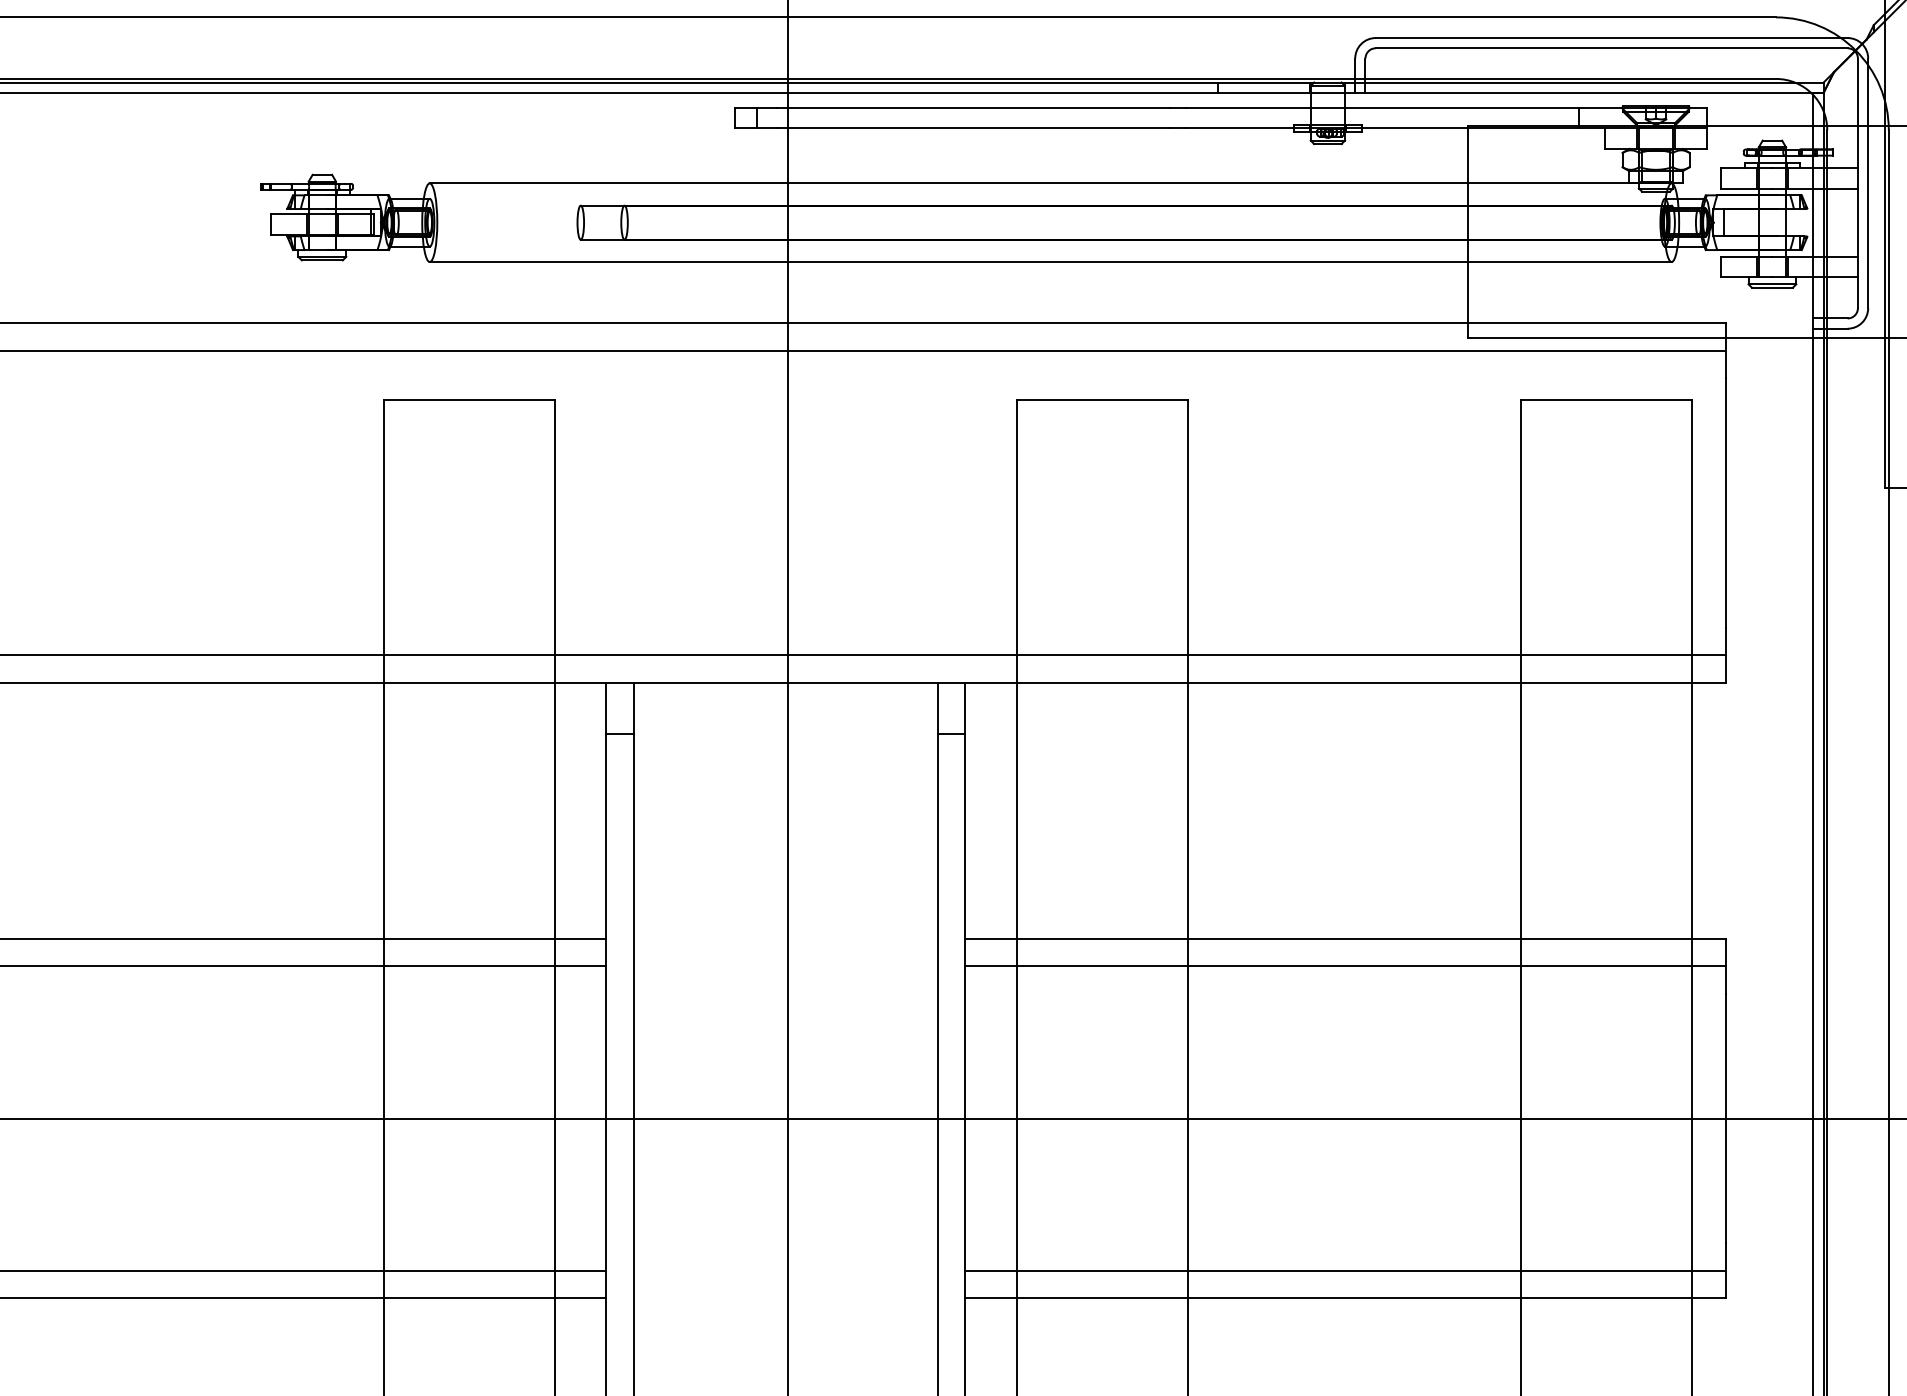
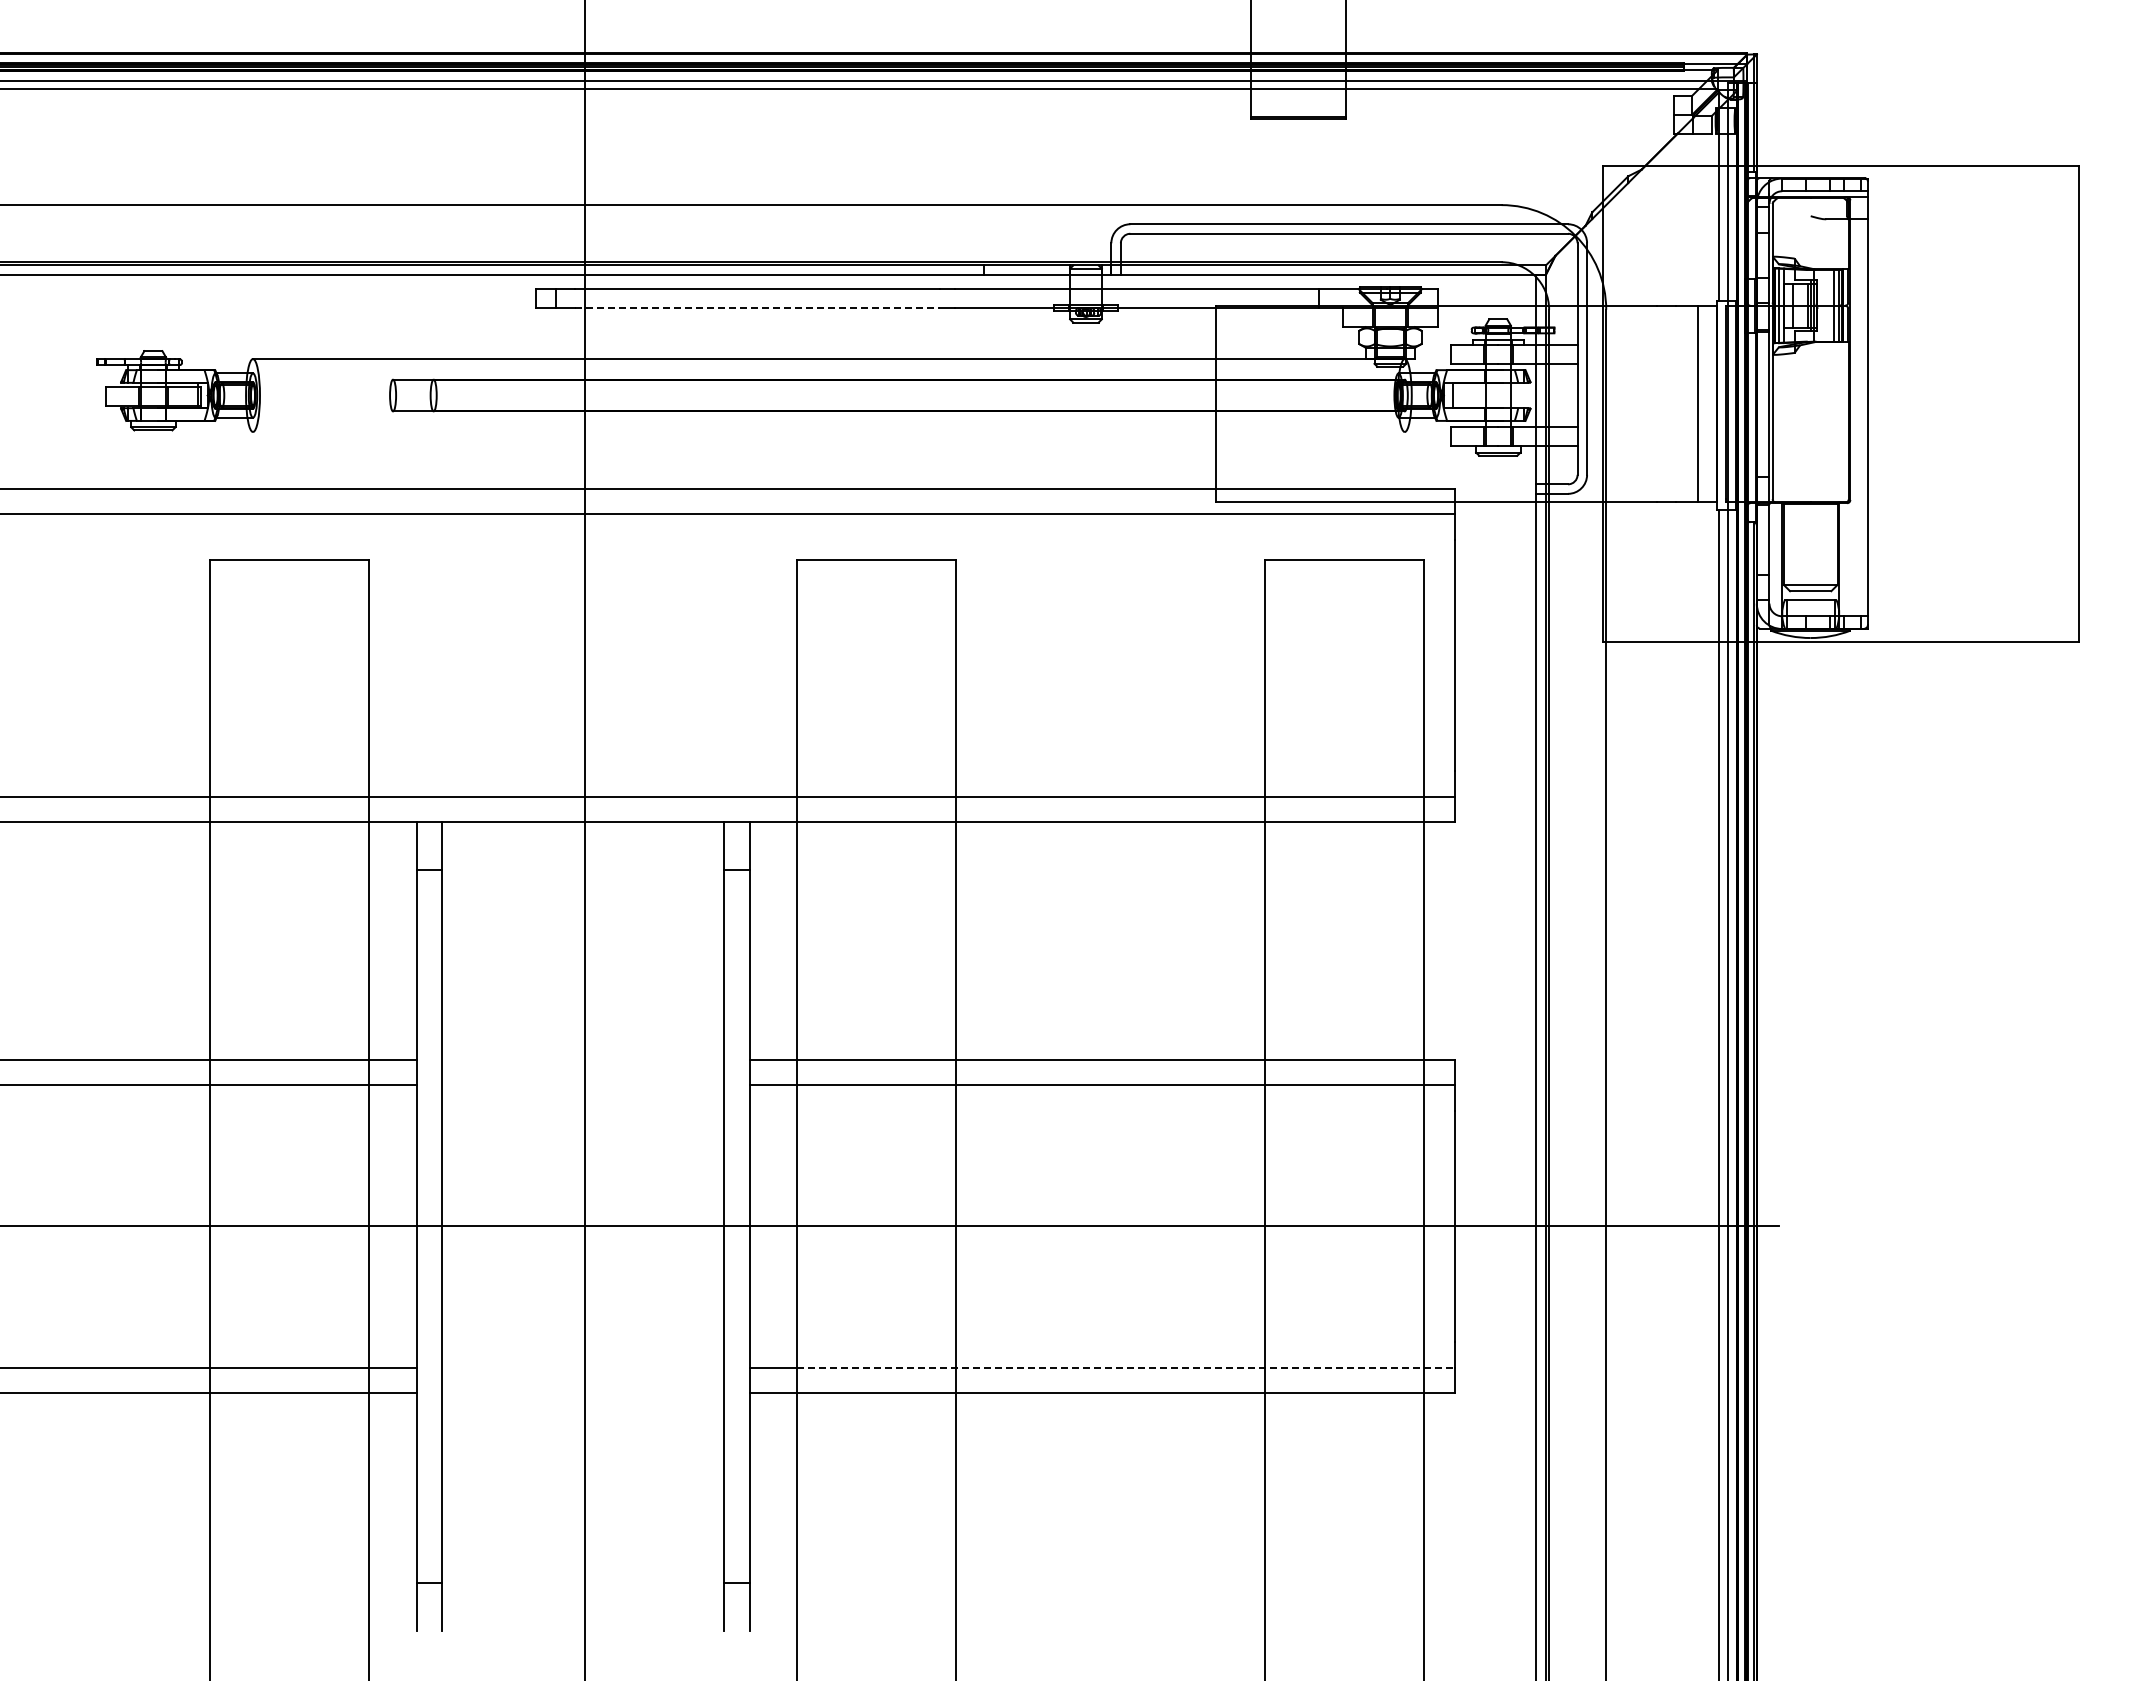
line: (973, 128) -> (757, 308), solid -> dashed
line: (1050, 262) -> (828, 432), removed
line: (1371, 1270) -> (1126, 1367), solid -> dashed

